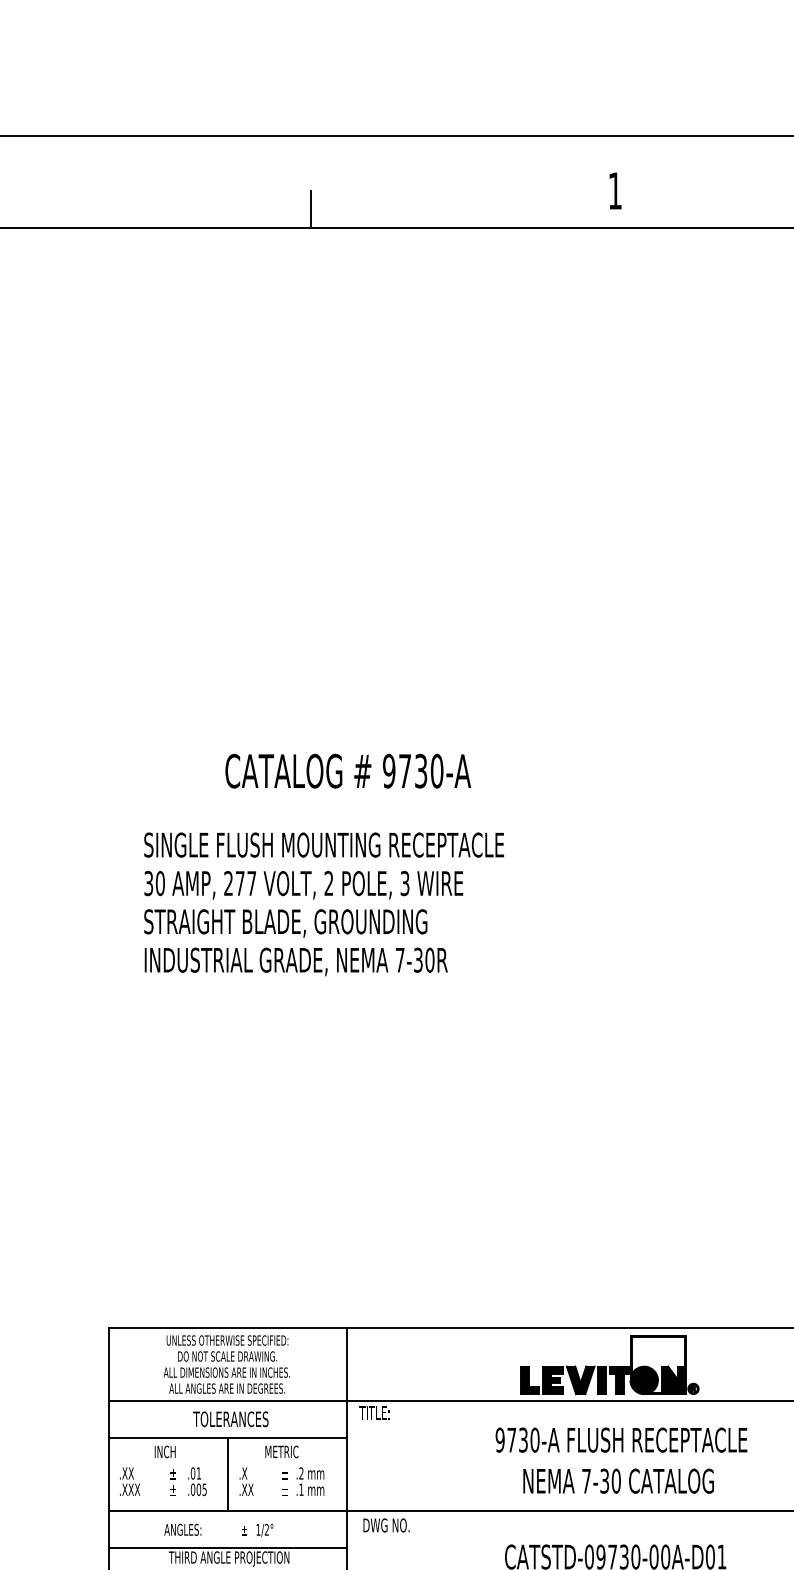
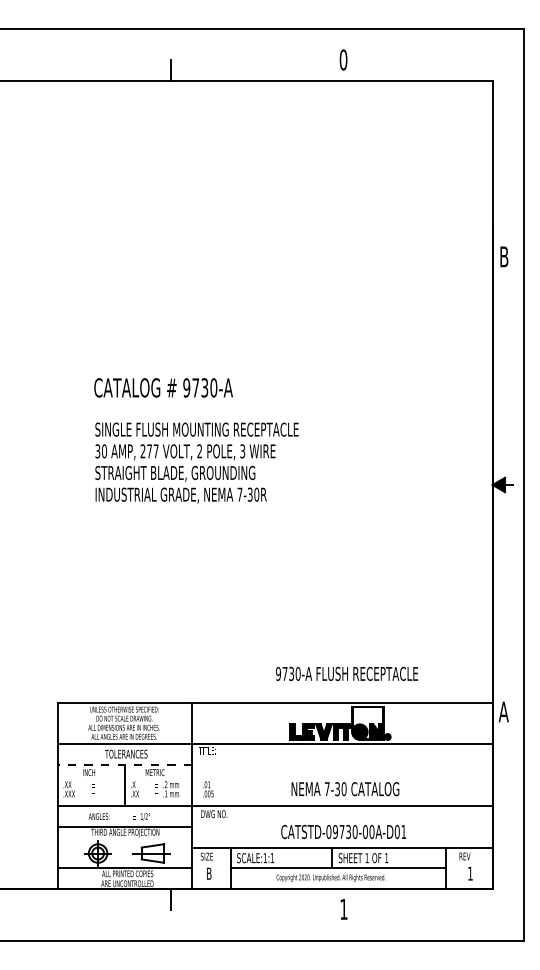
text: (615, 190) -> (343, 59), 1 -> 0
text: (348, 770) -> (163, 387), moved
text: (323, 903) -> (196, 462), moved
line: (227, 1437) -> (124, 764), solid -> dashed
text: (622, 1439) -> (347, 673), moved
text: (197, 1481) -> (208, 789), moved

